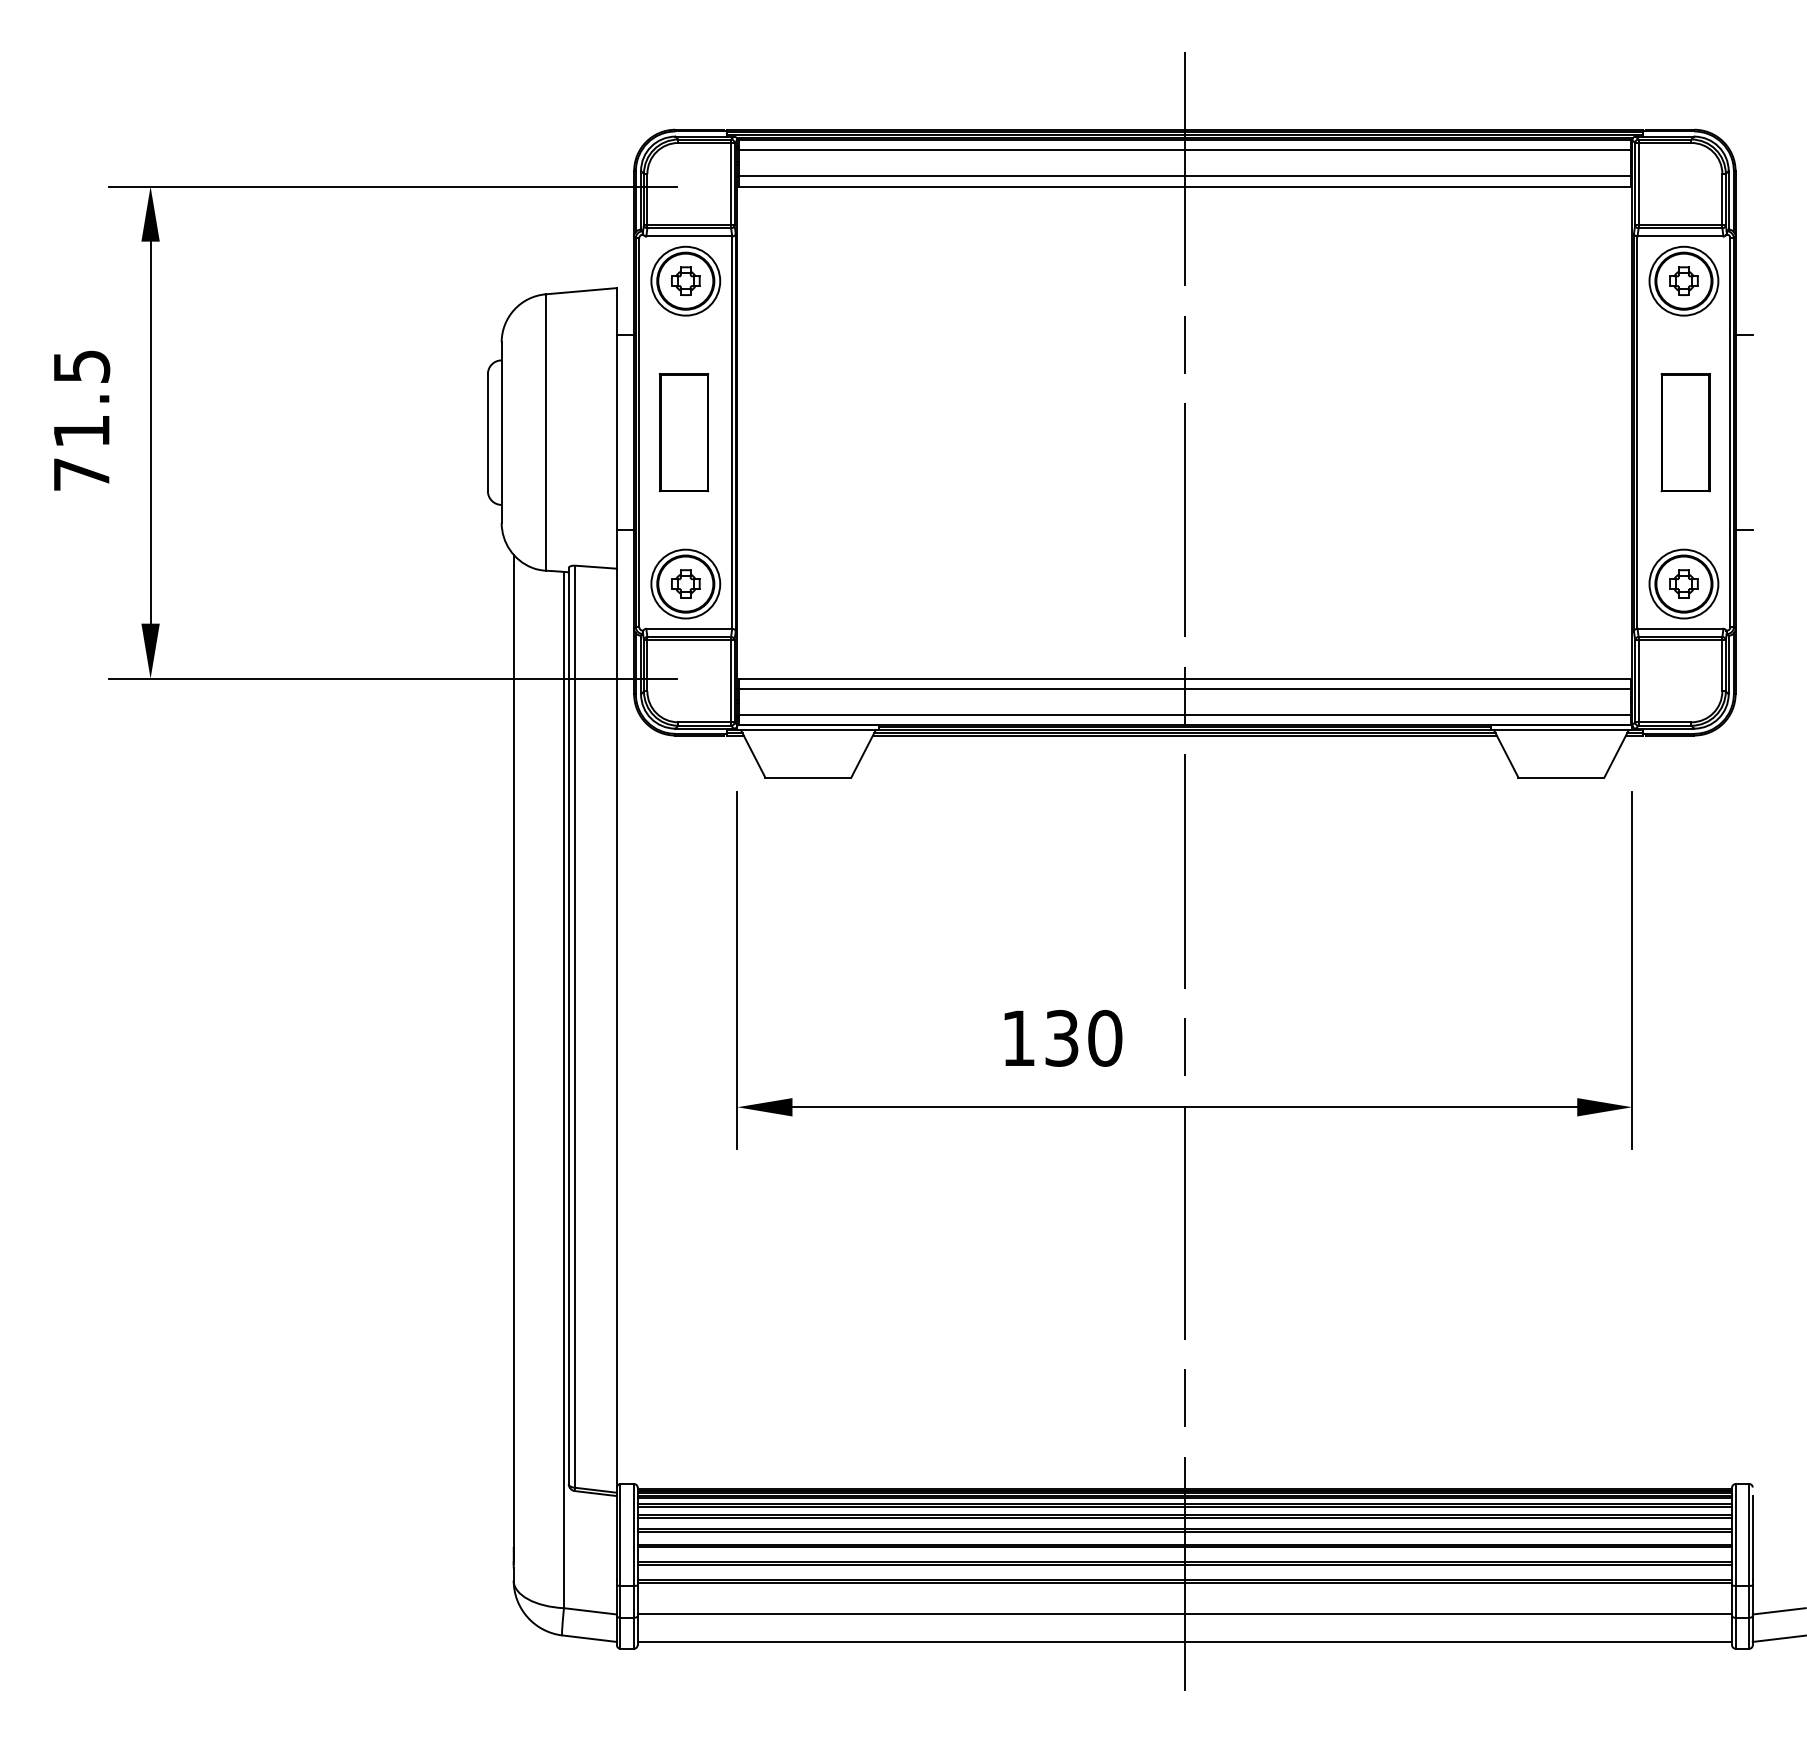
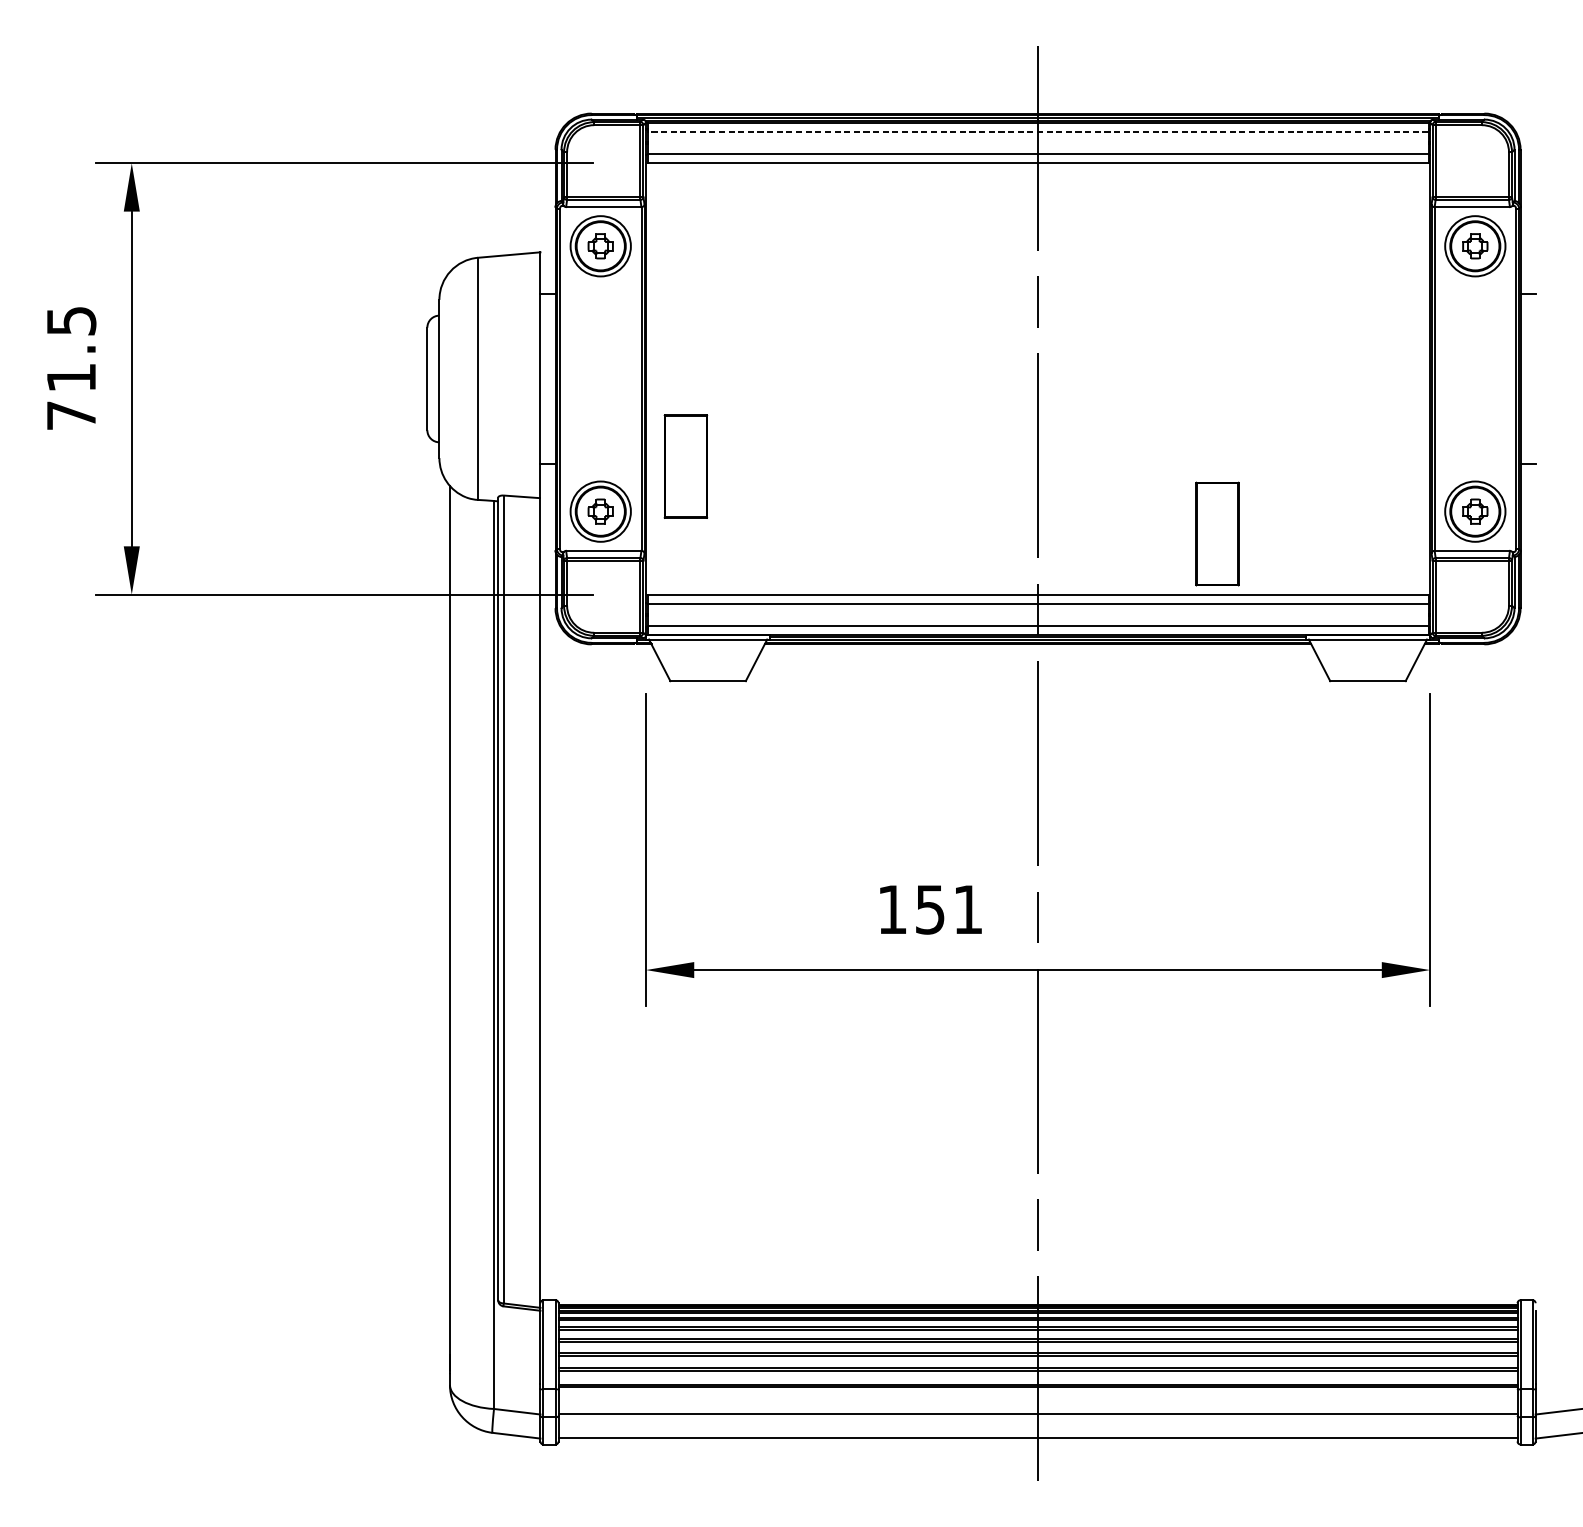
line: (1184, 150) -> (1037, 131), solid -> dashed
part: (683, 432) -> (685, 466), moved
part: (1685, 432) -> (1217, 533), moved
text: (1084, 1037) -> (950, 908), 130 -> 151

